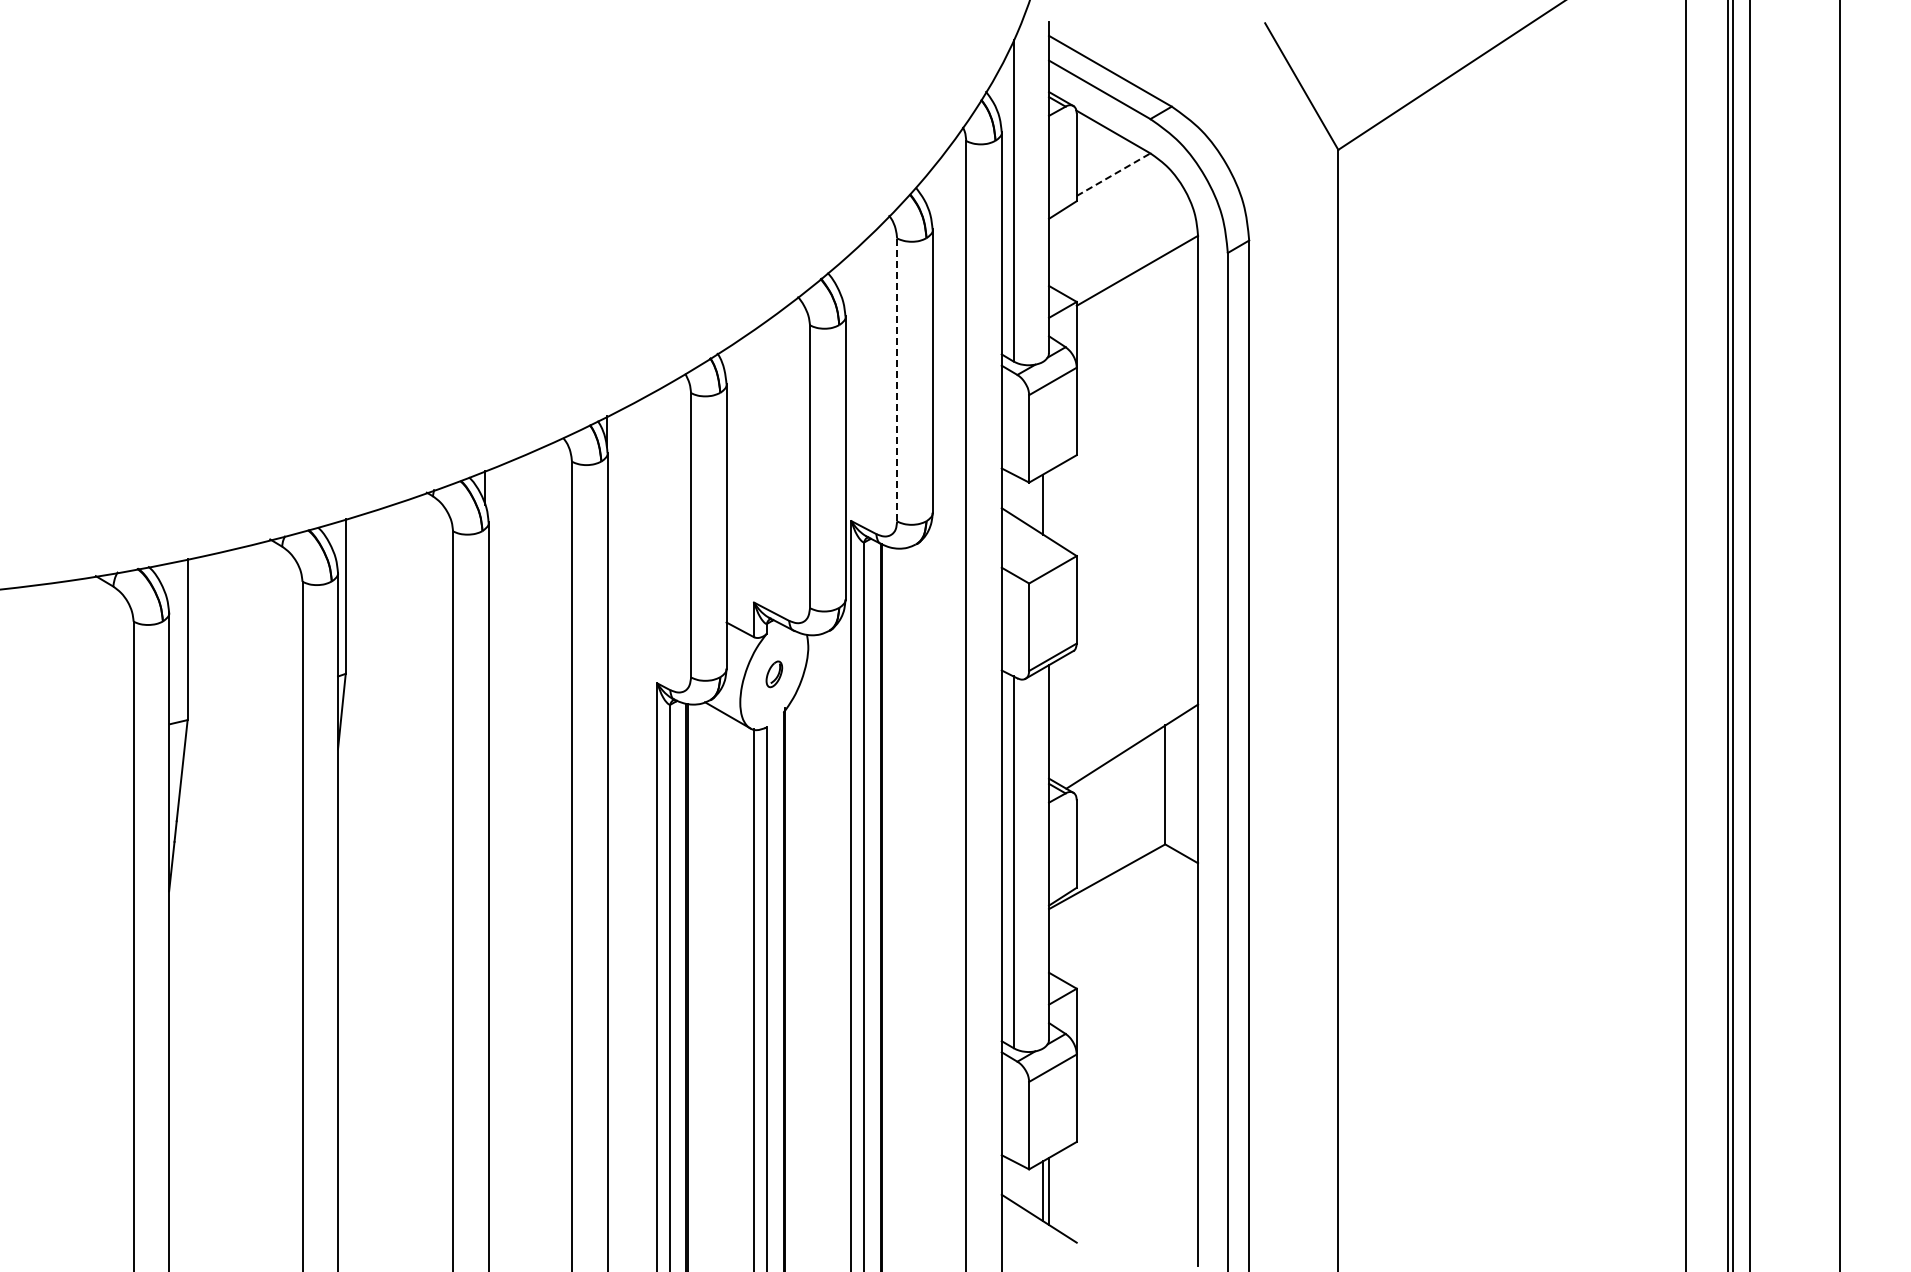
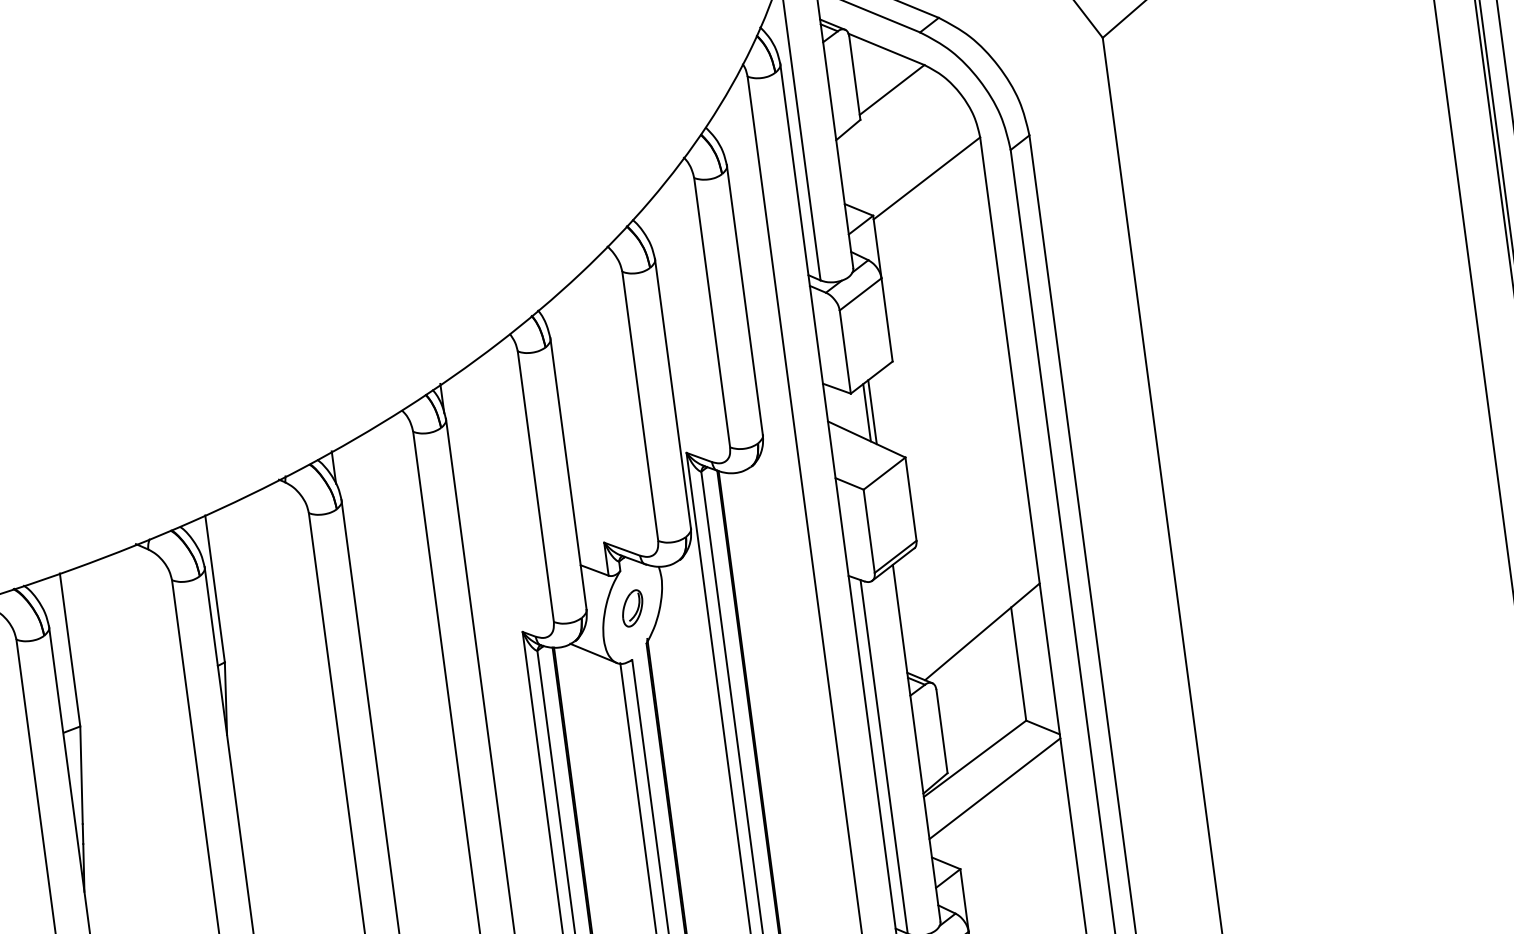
line: (1113, 174) -> (891, 89), dashed -> solid
line: (897, 379) -> (712, 312), dashed -> solid
line: (1049, 504) -> (872, 411), added
part: (774, 674) -> (632, 608), size x1.43
line: (1123, 910) -> (994, 788), added

